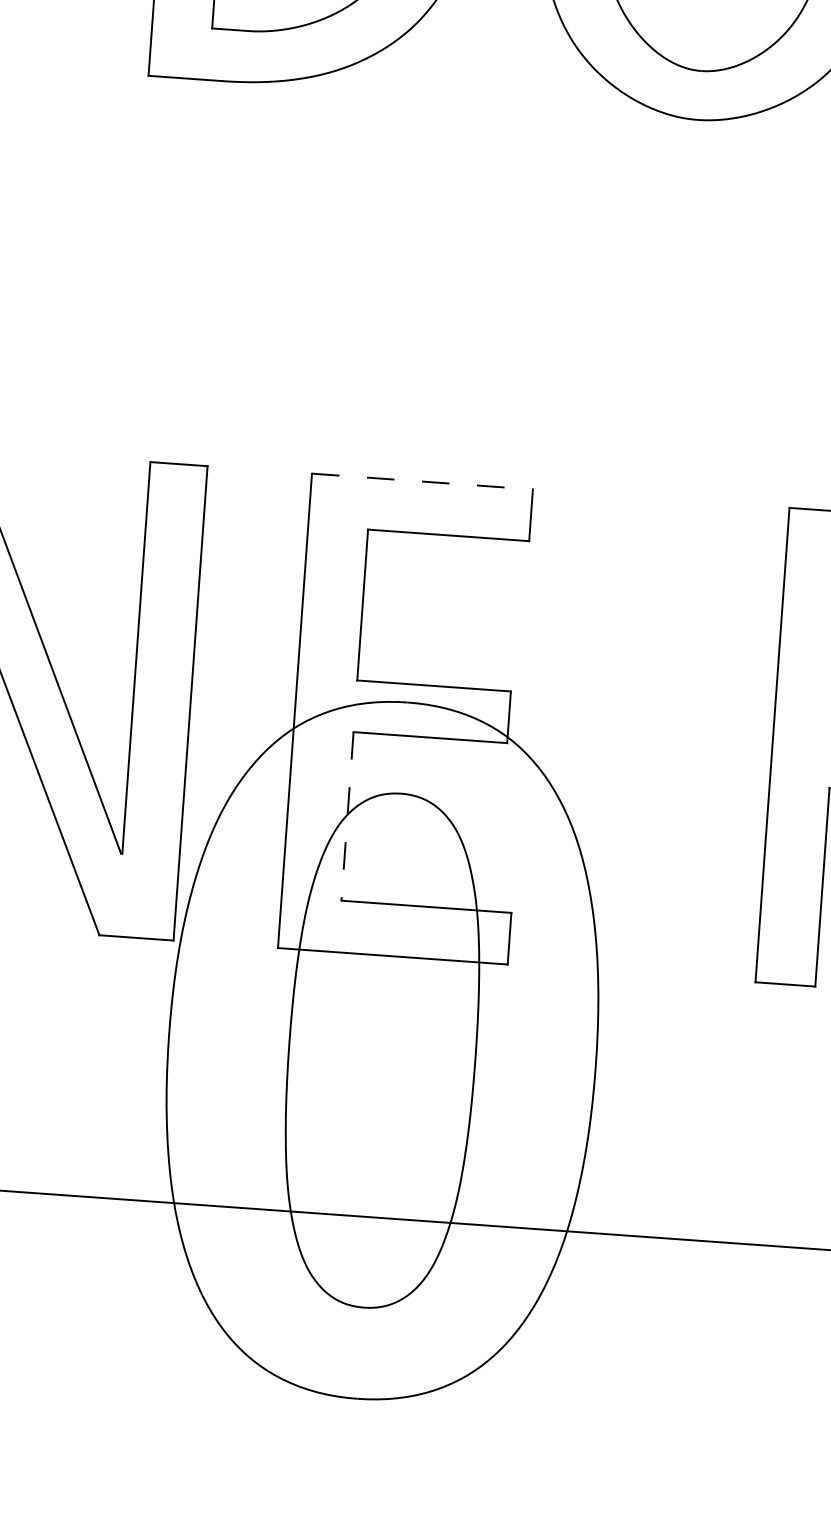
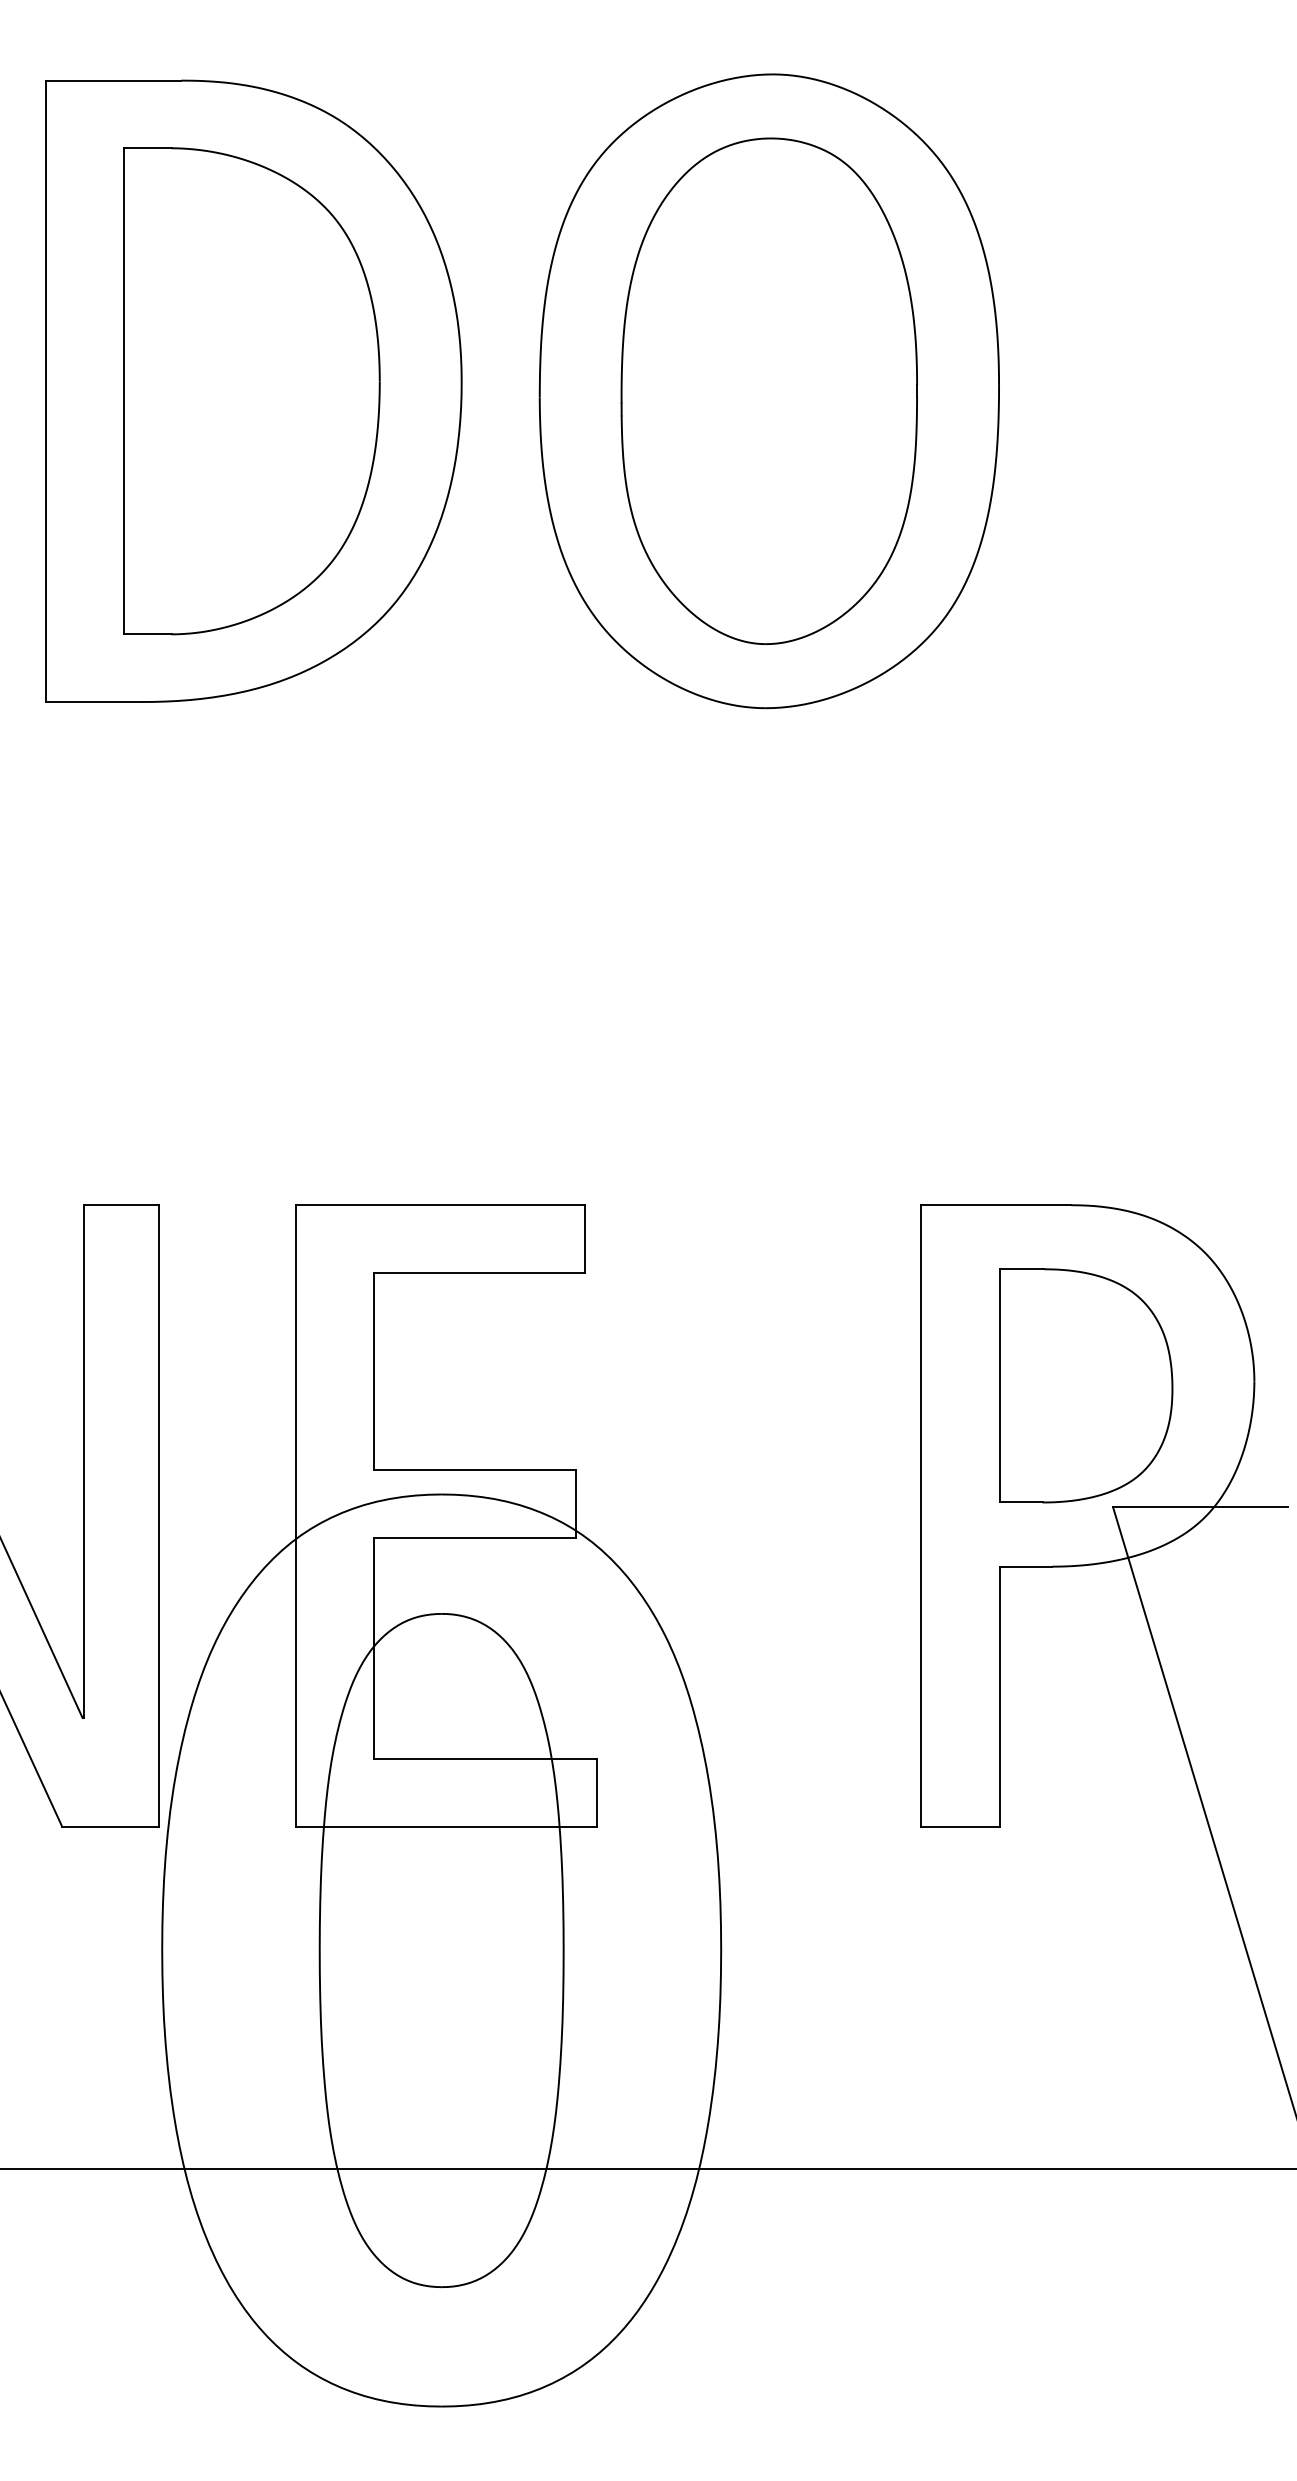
line: (422, 481) -> (440, 1205), dashed -> solid
line: (347, 817) -> (374, 1649), dashed -> solid

